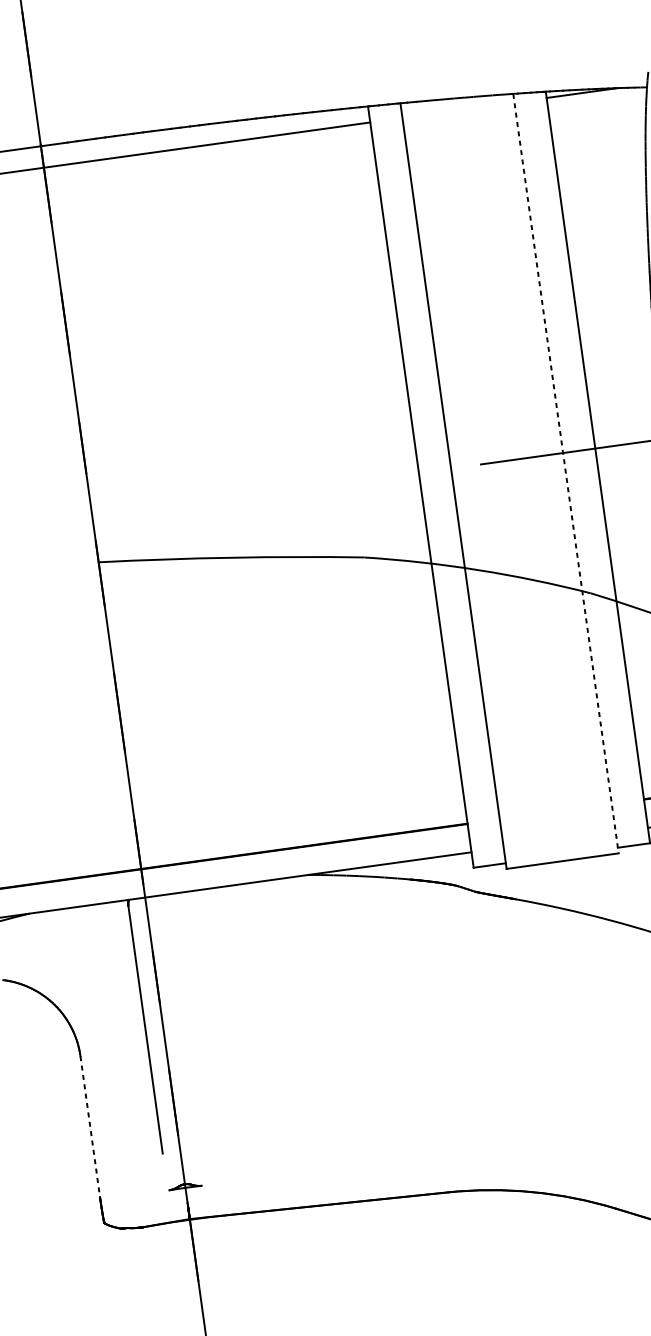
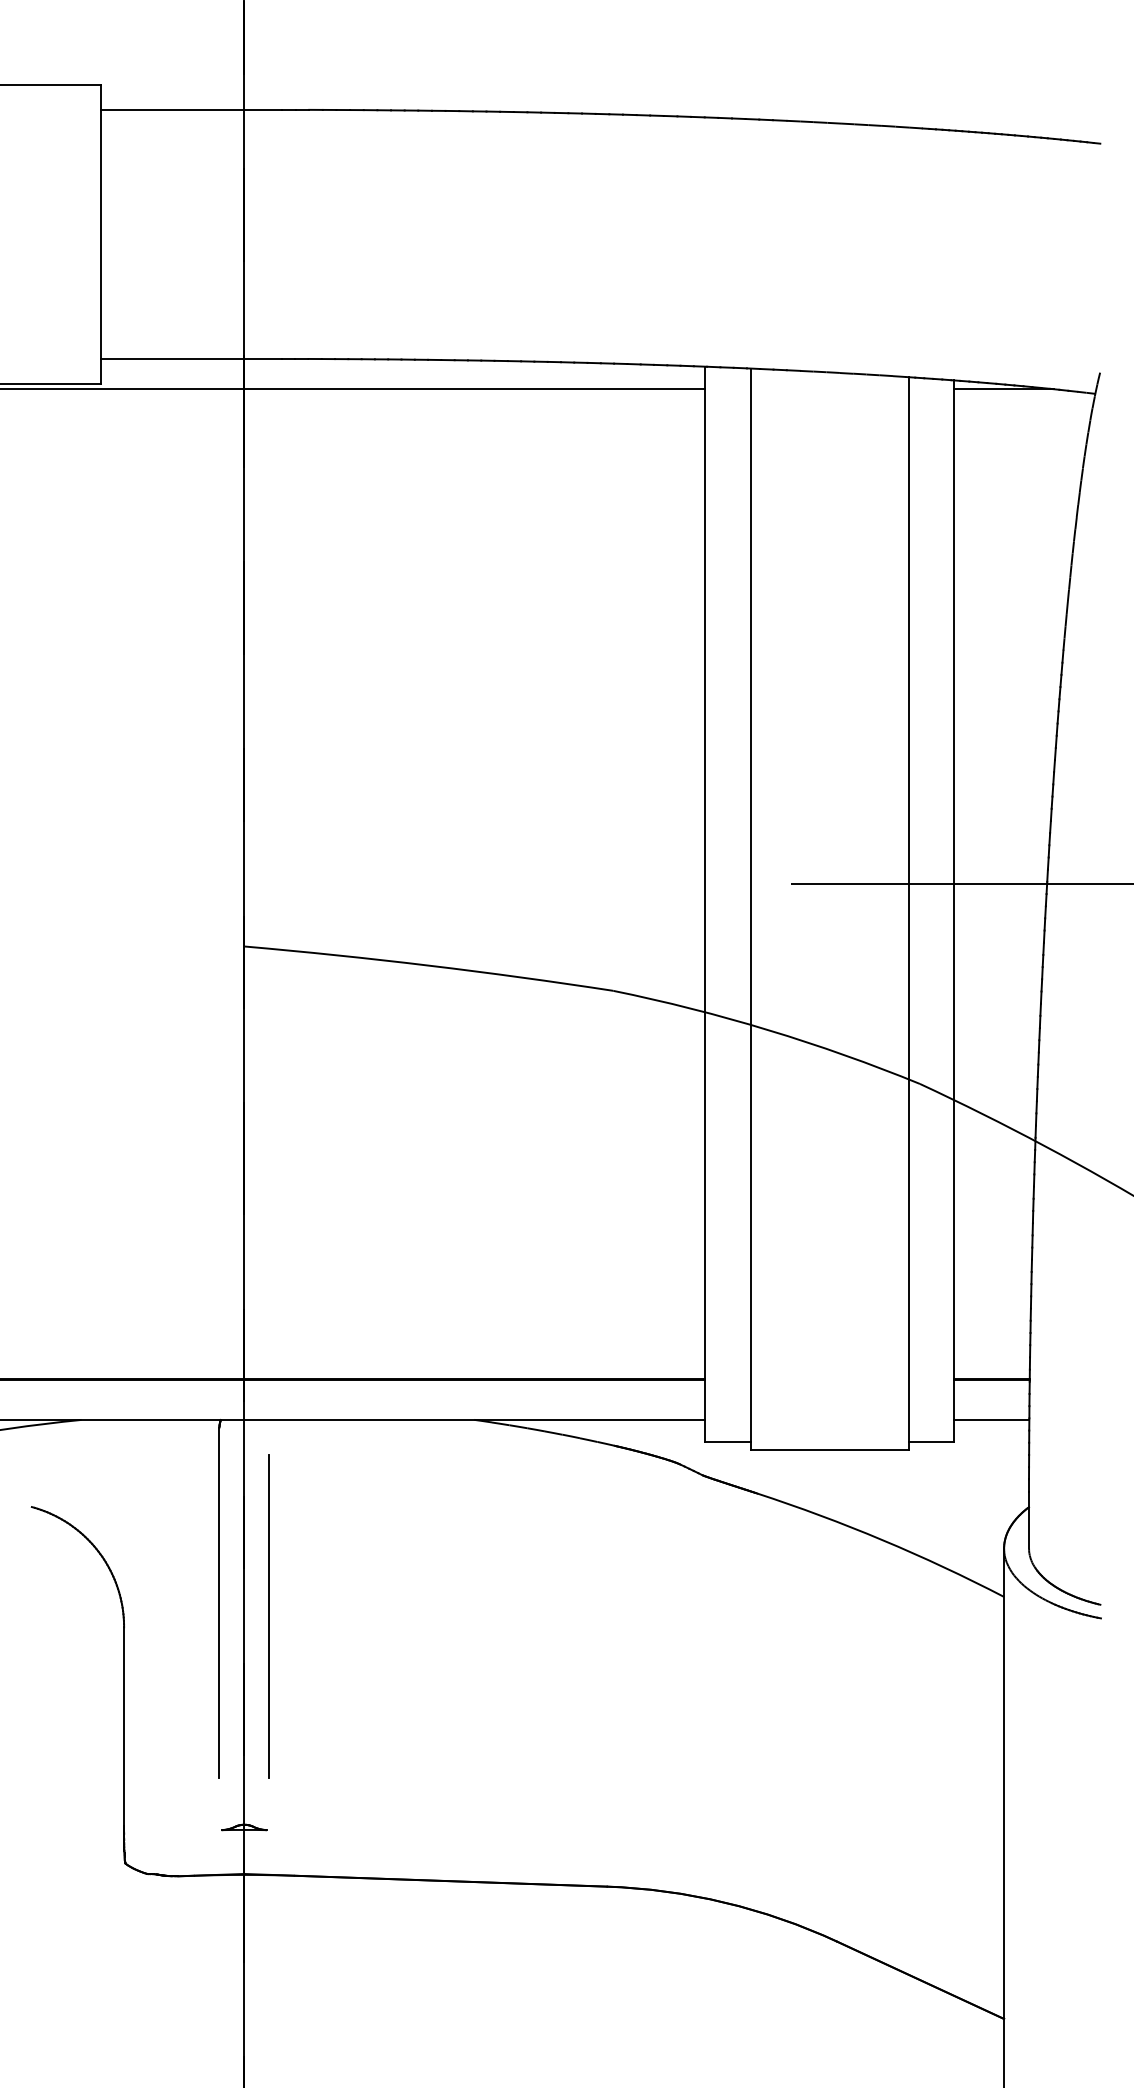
line: (565, 473) -> (908, 913), dashed -> solid
line: (181, 1034) -> (268, 1616), added
line: (90, 1126) -> (124, 1726), dashed -> solid

